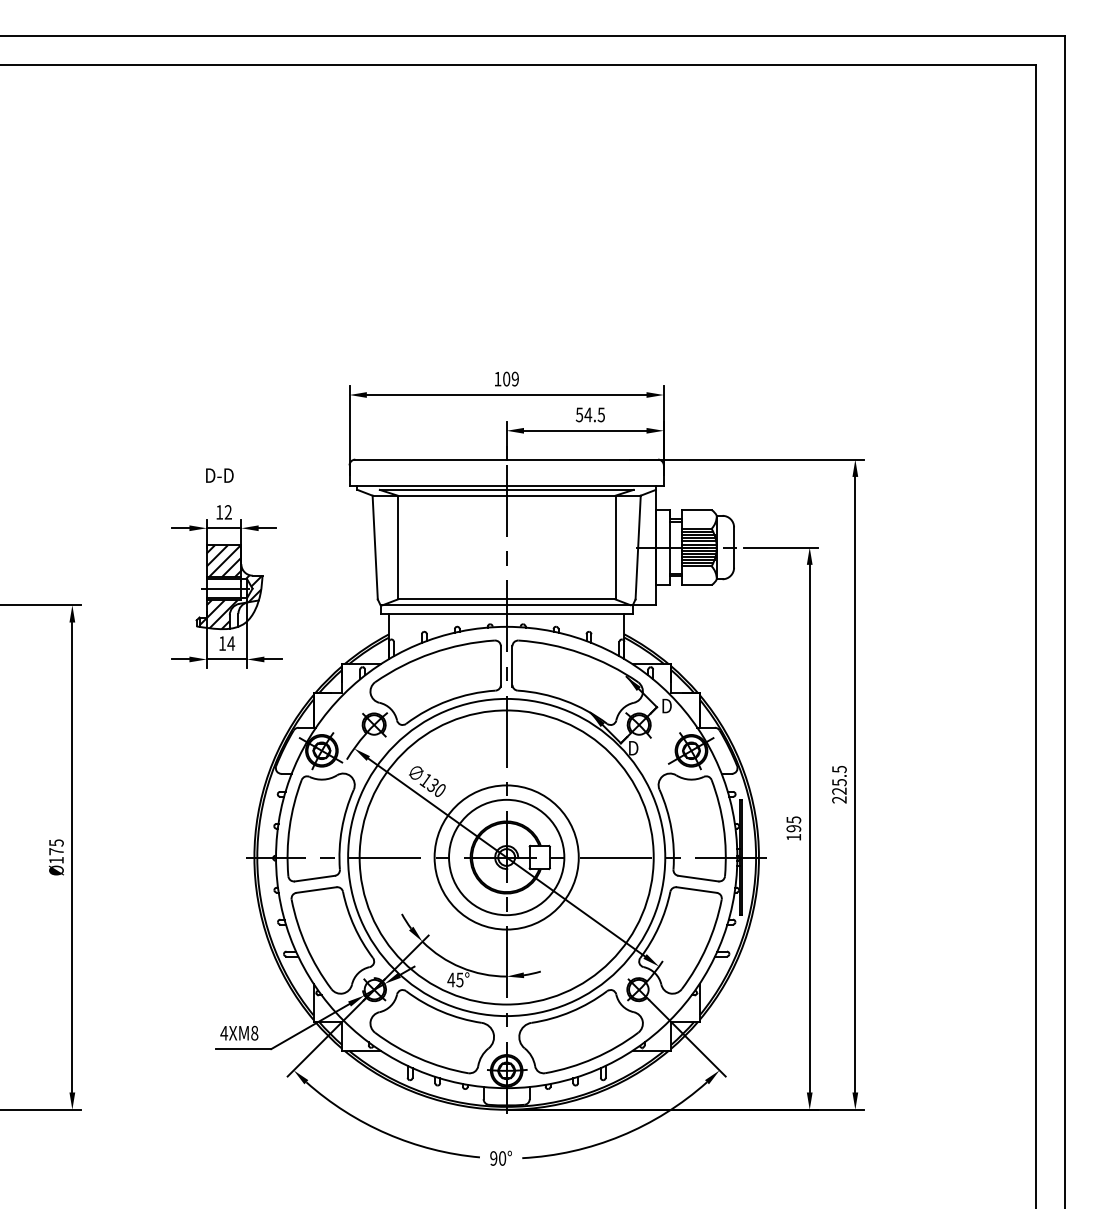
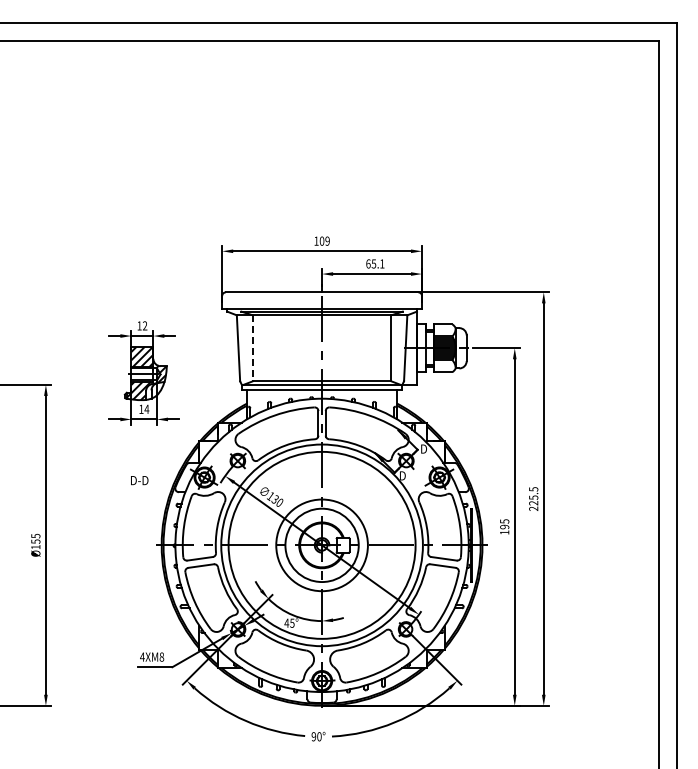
text: (590, 414) -> (375, 263), 54.5 -> 65.1
text: (219, 475) -> (139, 480), moved
line: (397, 547) -> (252, 348), solid -> dashed
text: (55, 851) -> (35, 541), Ø175 -> Ø155

